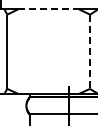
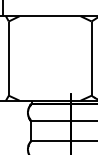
line: (48, 9) -> (50, 16), dashed -> solid
line: (89, 52) -> (91, 59), dashed -> solid

